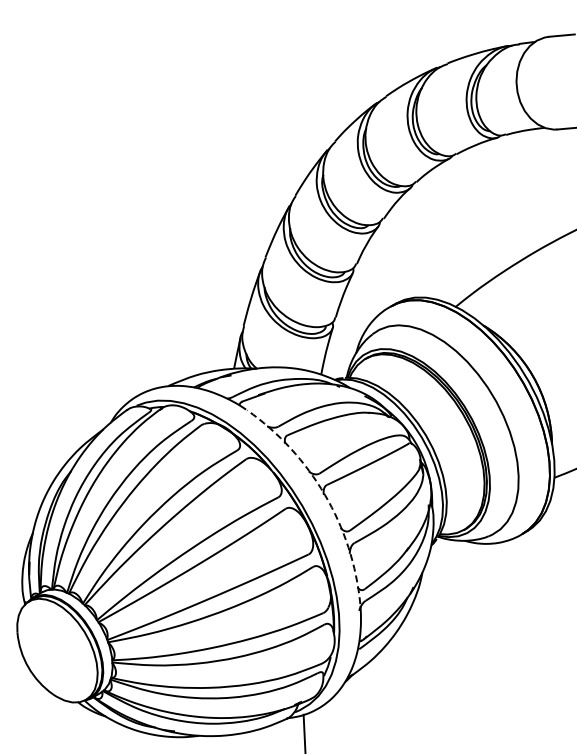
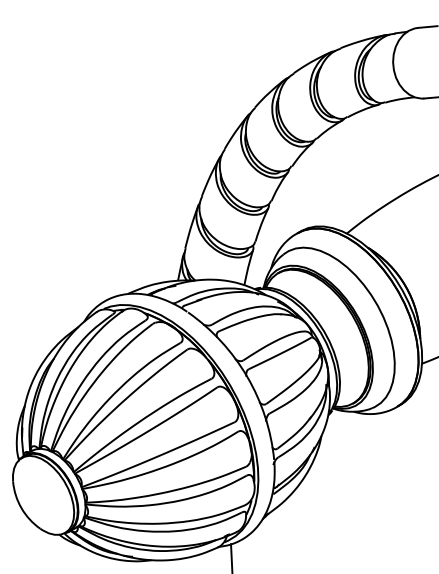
arc: (324, 494) -> (246, 376), dashed -> solid

